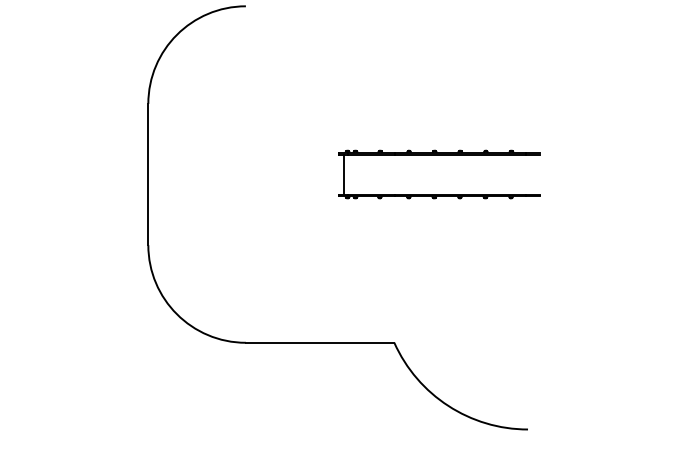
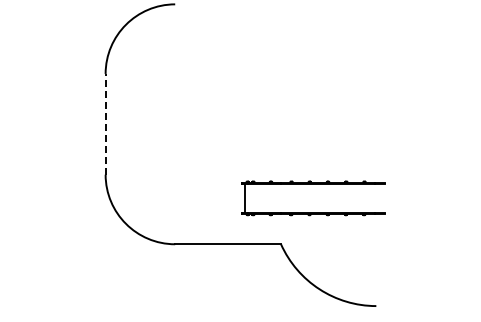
part: (439, 155) -> (313, 184), moved
line: (148, 173) -> (105, 123), solid -> dashed

